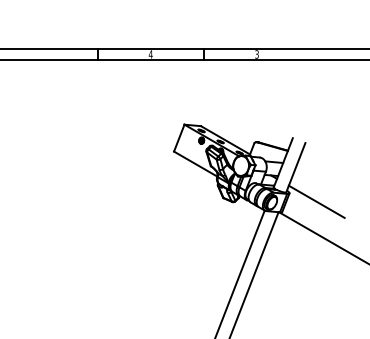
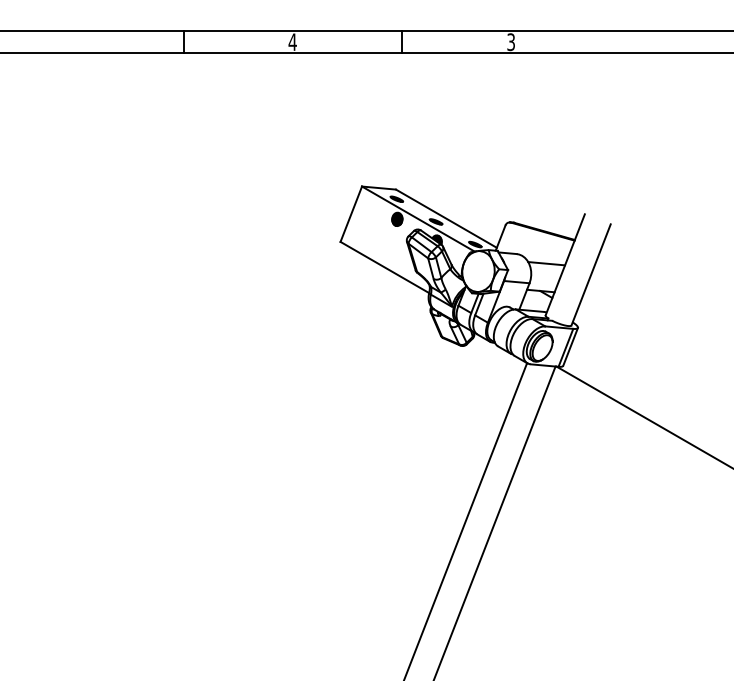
line: (316, 201) -> (633, 344), removed

